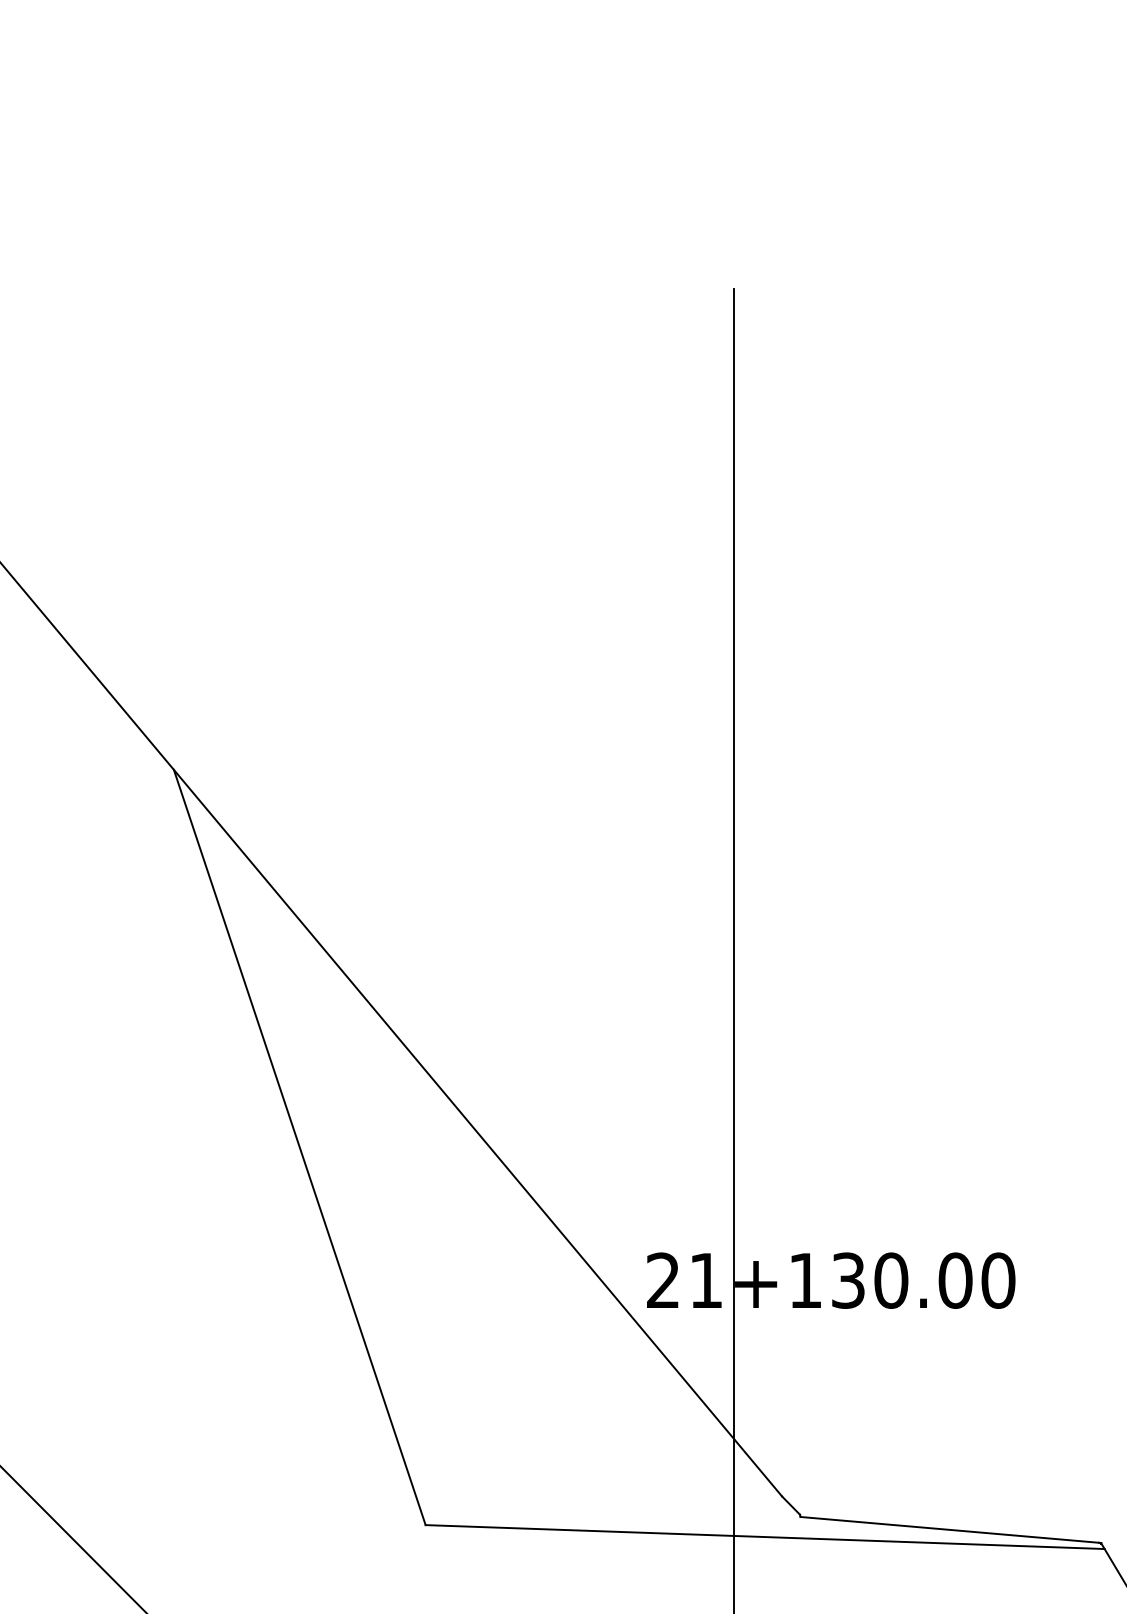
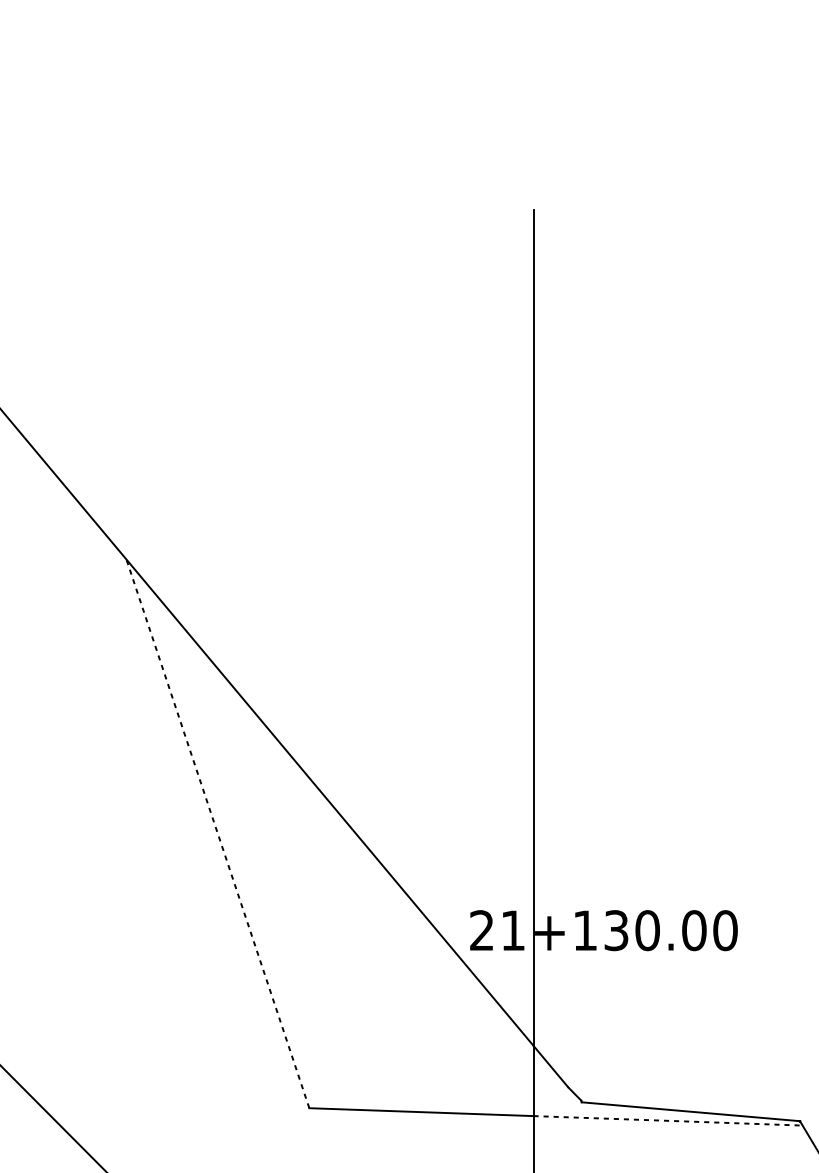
line: (299, 1147) -> (217, 833), solid -> dashed
line: (919, 1542) -> (668, 1120), solid -> dashed

